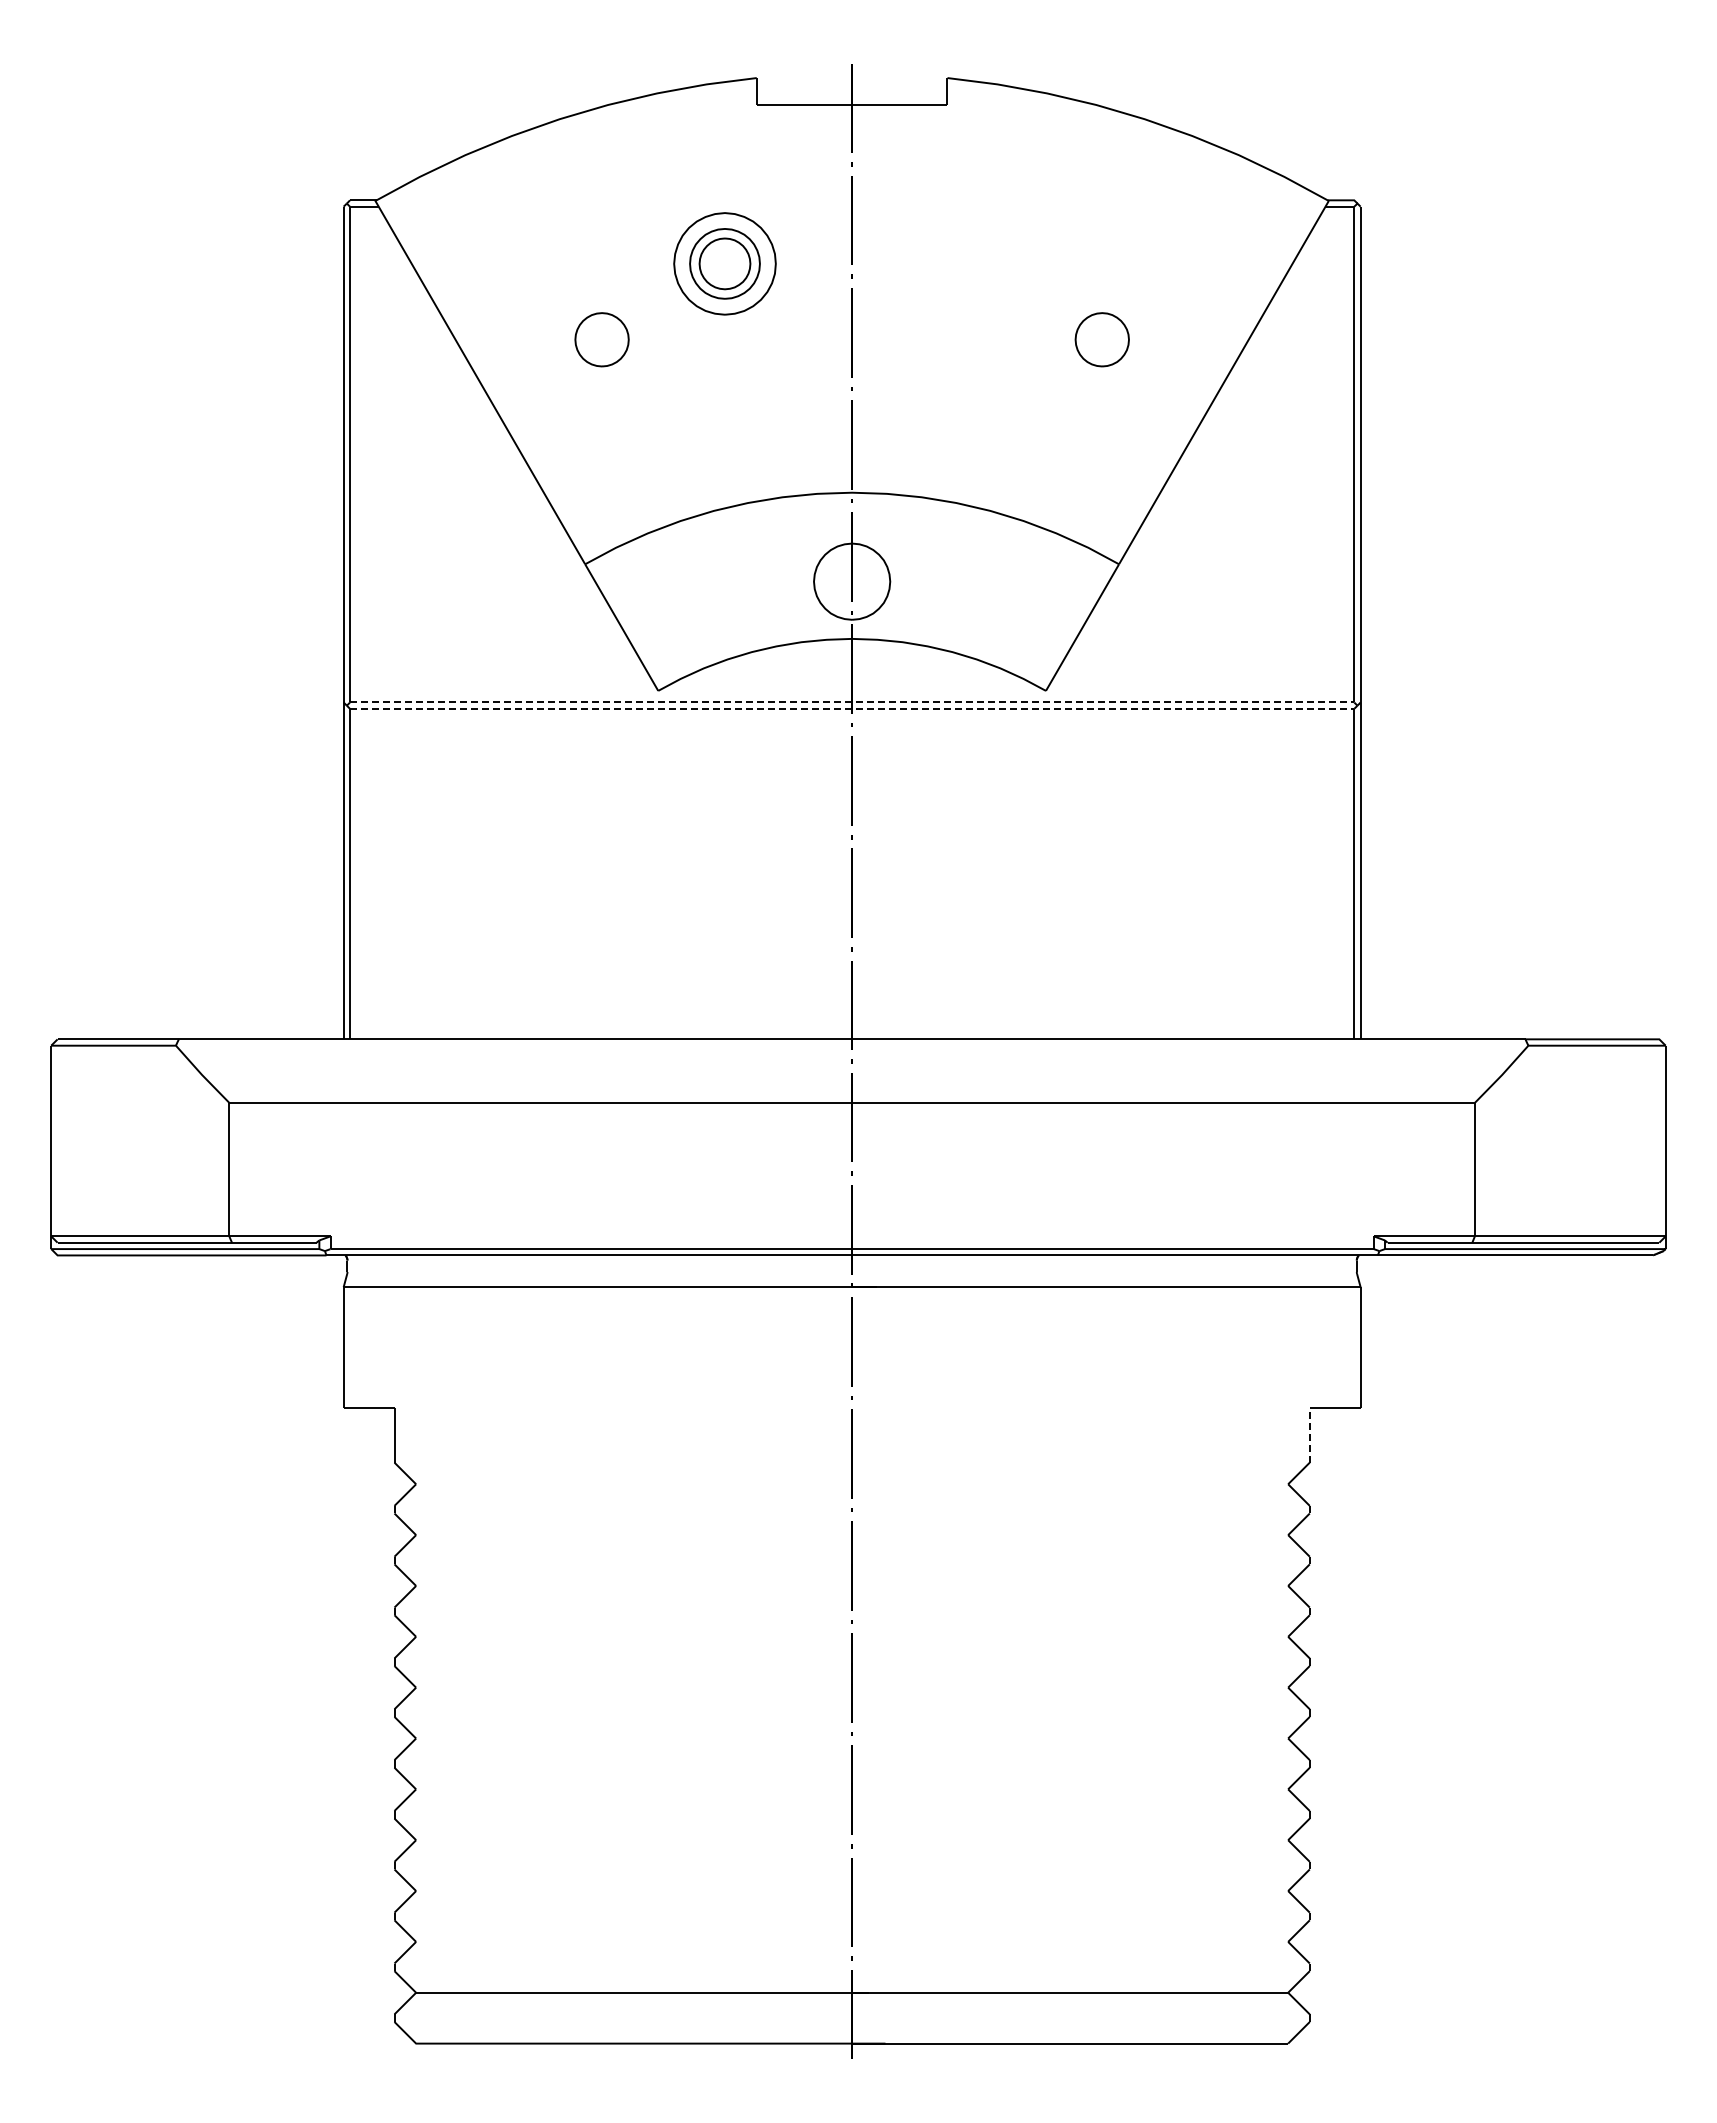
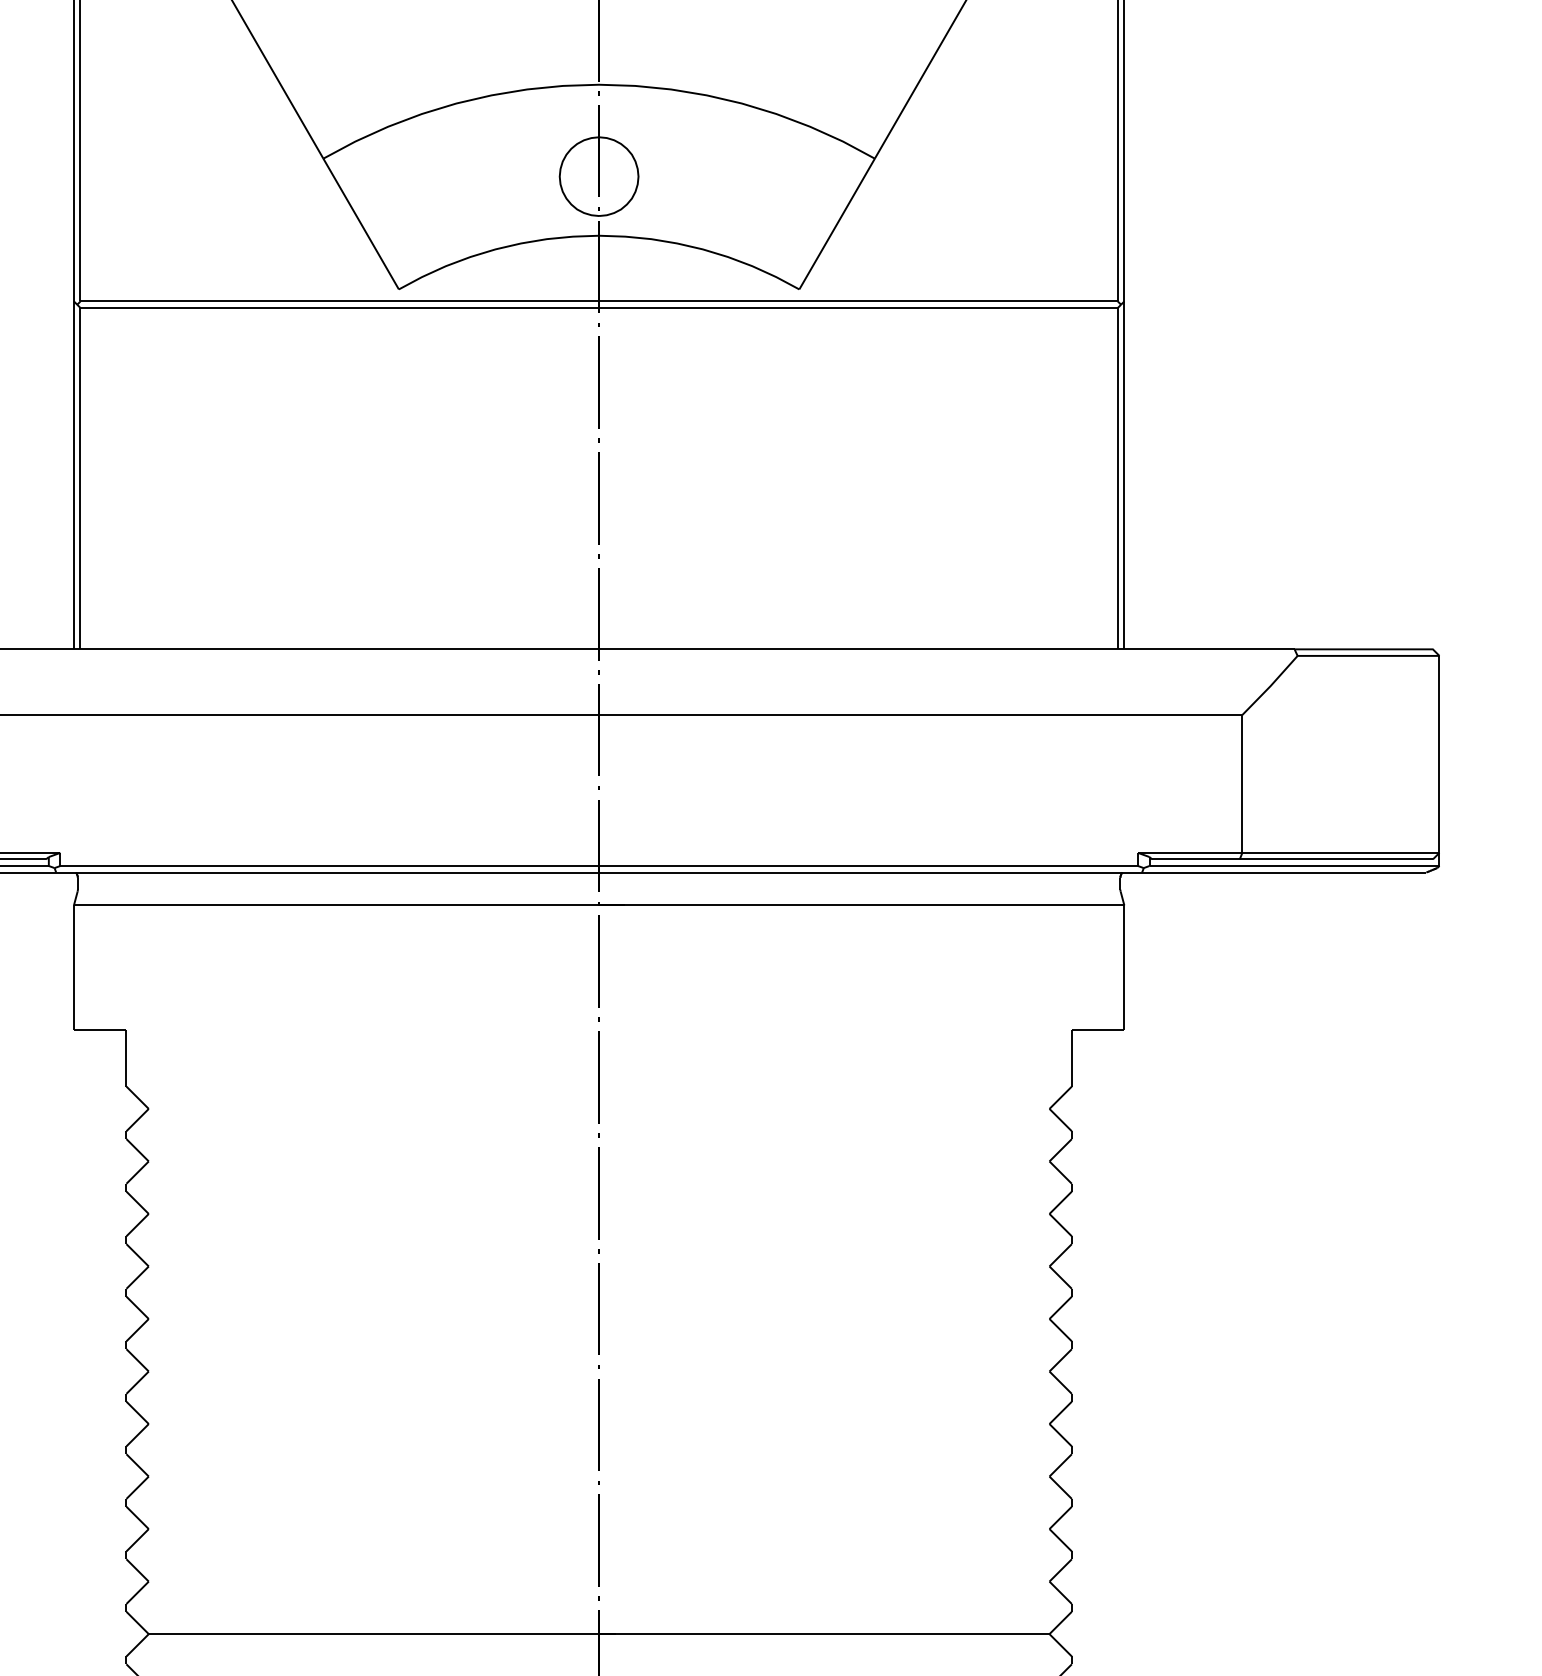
line: (852, 702) -> (599, 301), dashed -> solid
line: (852, 708) -> (599, 307), dashed -> solid
line: (1309, 1435) -> (1071, 1058), dashed -> solid

